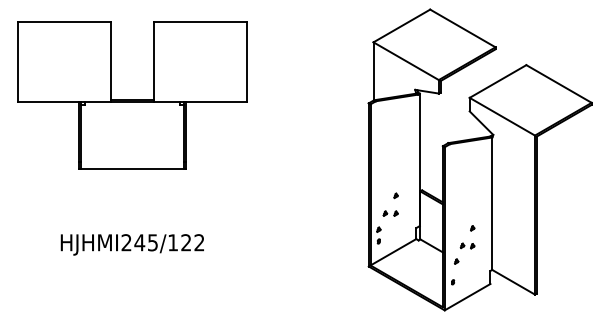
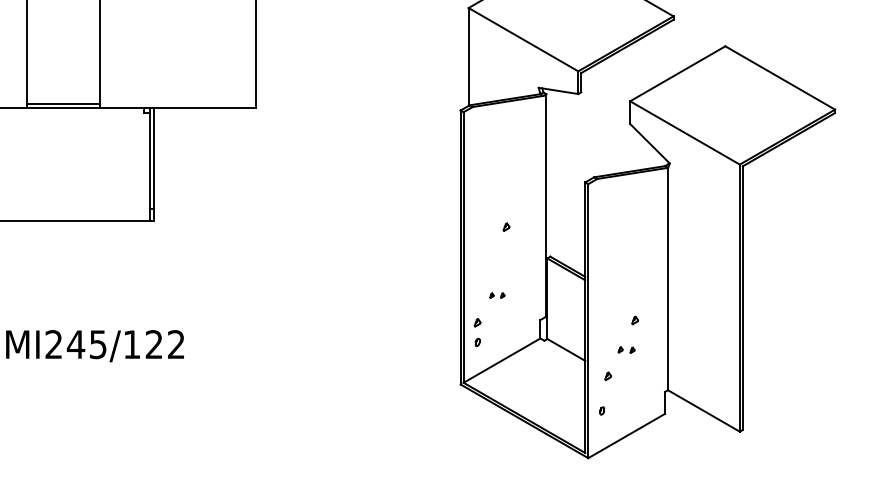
part: (395, 195) -> (505, 226), moved
part: (390, 213) -> (497, 295), size x0.6
part: (467, 245) -> (626, 349), size x0.7

